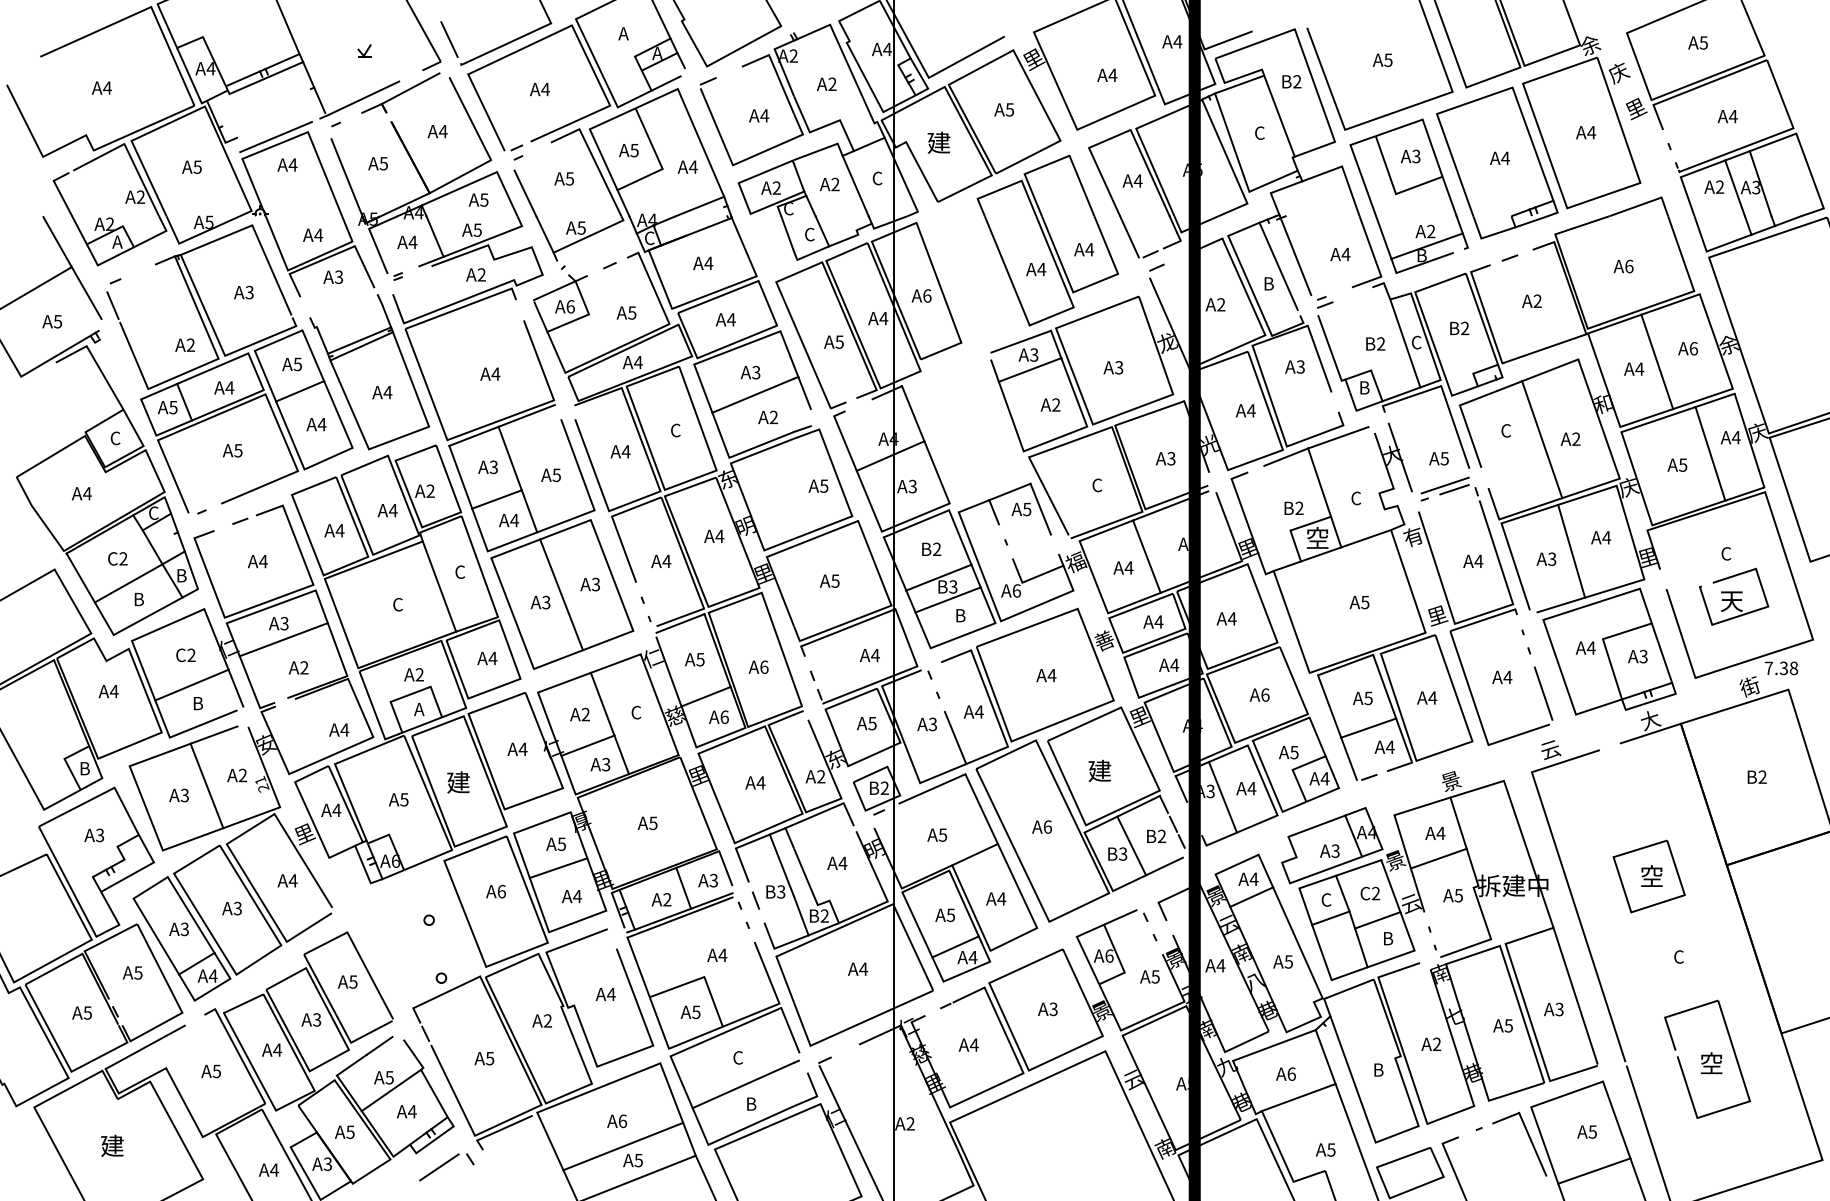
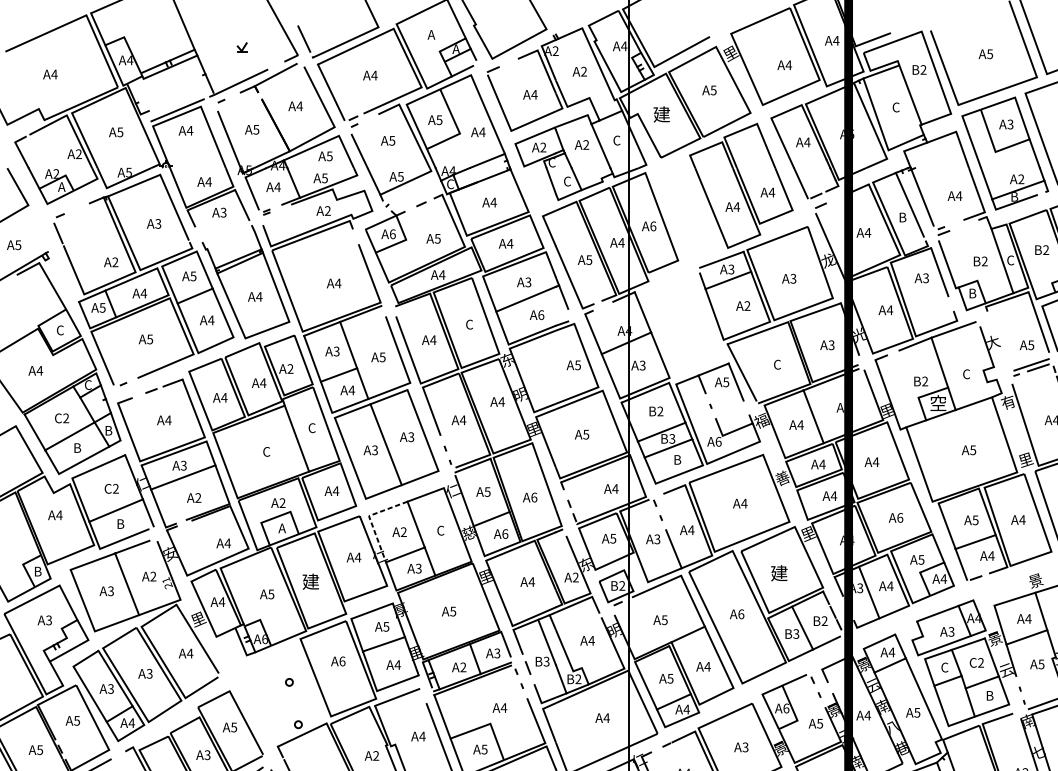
line: (86, 293) -> (39, 224), removed
text: (1220, 304) -> (867, 232), A2 -> A4
text: (773, 417) -> (540, 315), A2 -> A6
line: (1399, 457) -> (998, 344), removed
line: (539, 697) -> (370, 519), solid -> dashed

